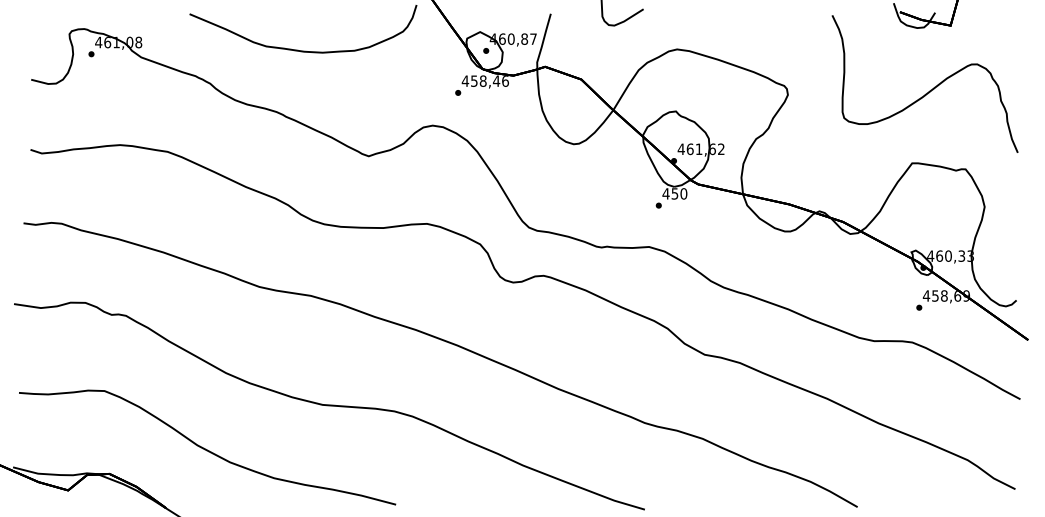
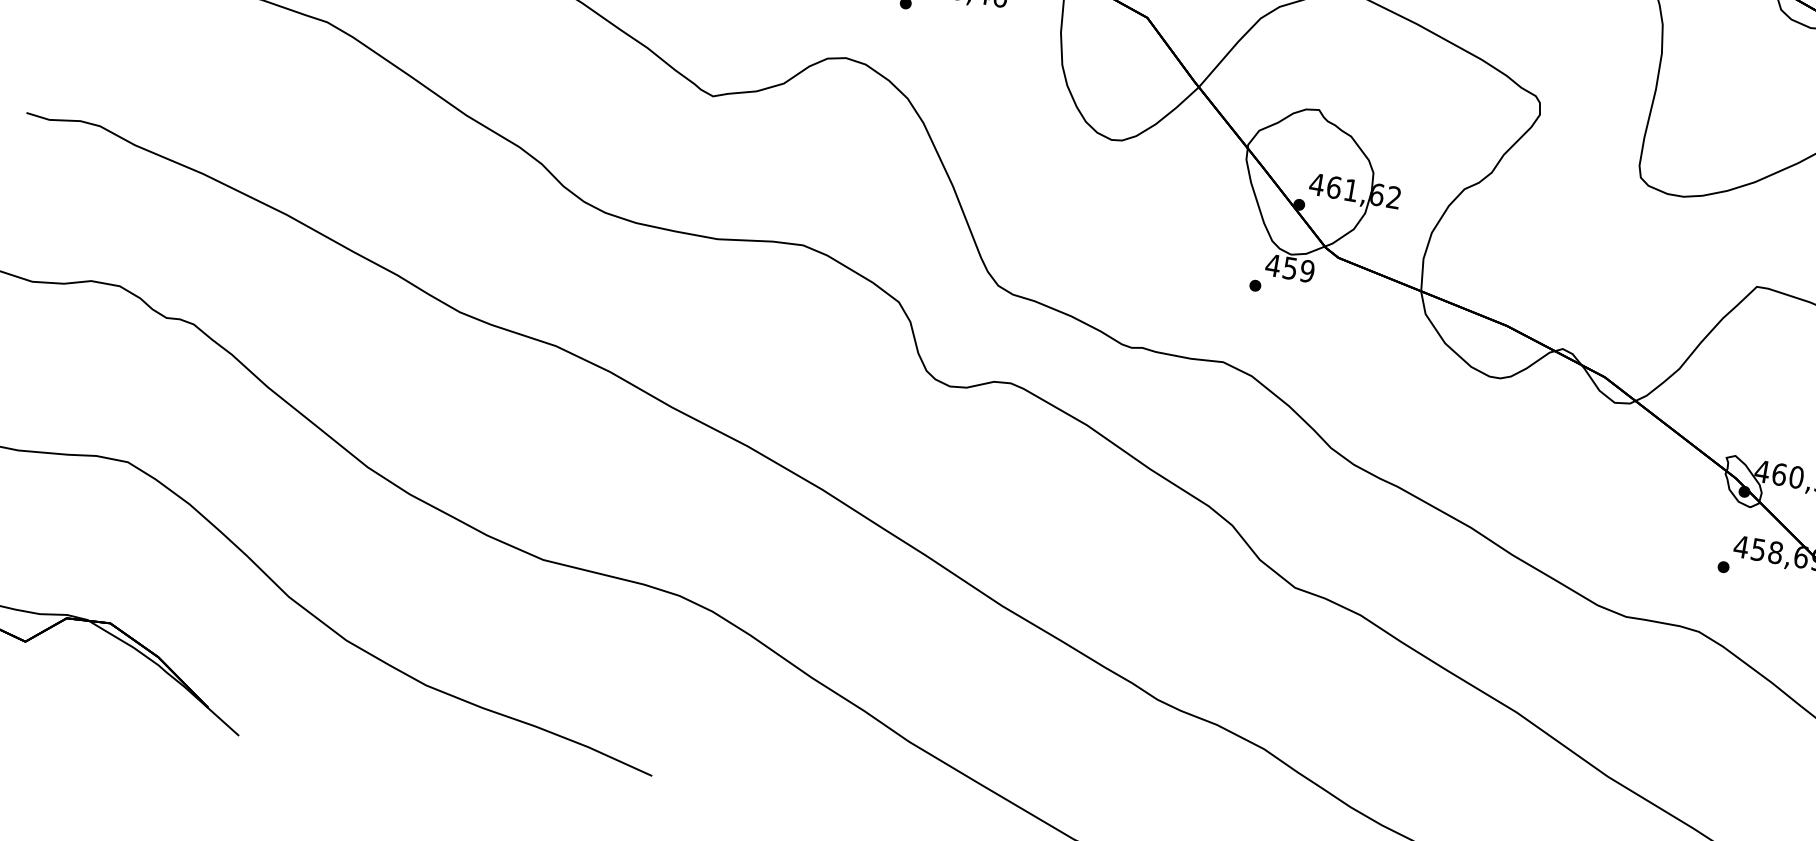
text: (683, 193) -> (1306, 270), 450 -> 459

